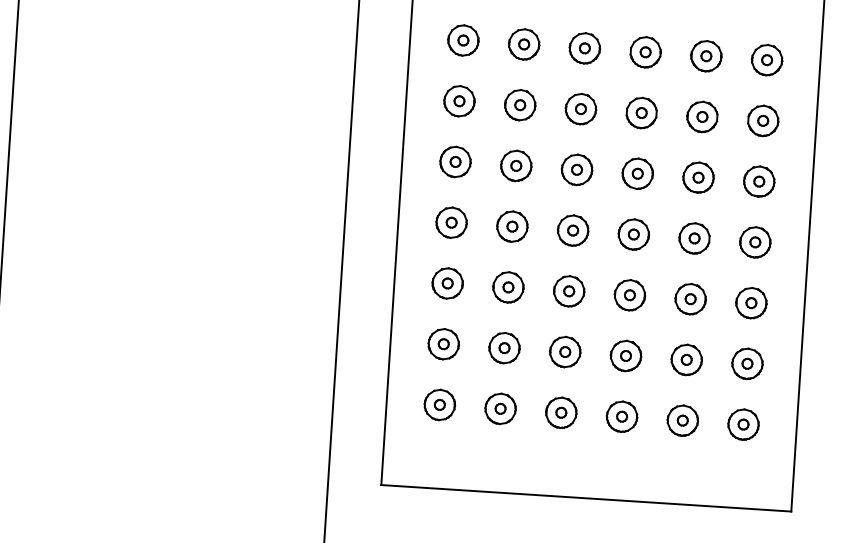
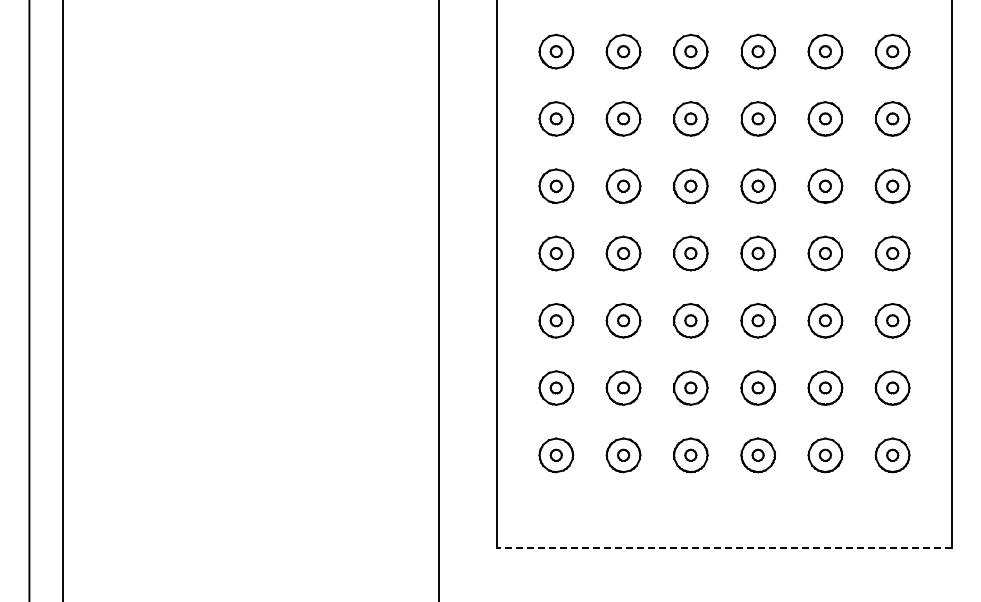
line: (586, 497) -> (724, 547), solid -> dashed

